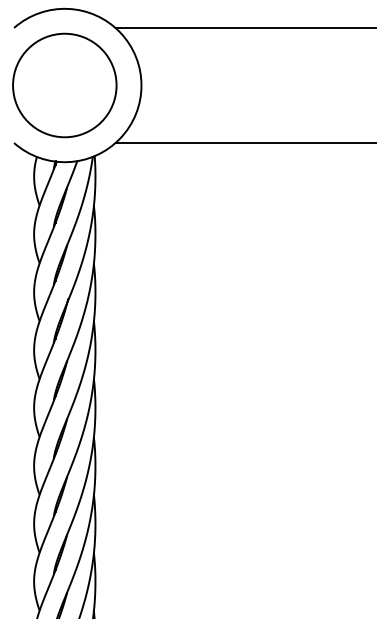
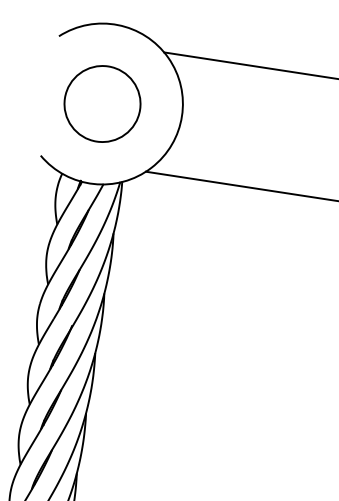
circle: (64, 85) -> (102, 103), size x0.7

